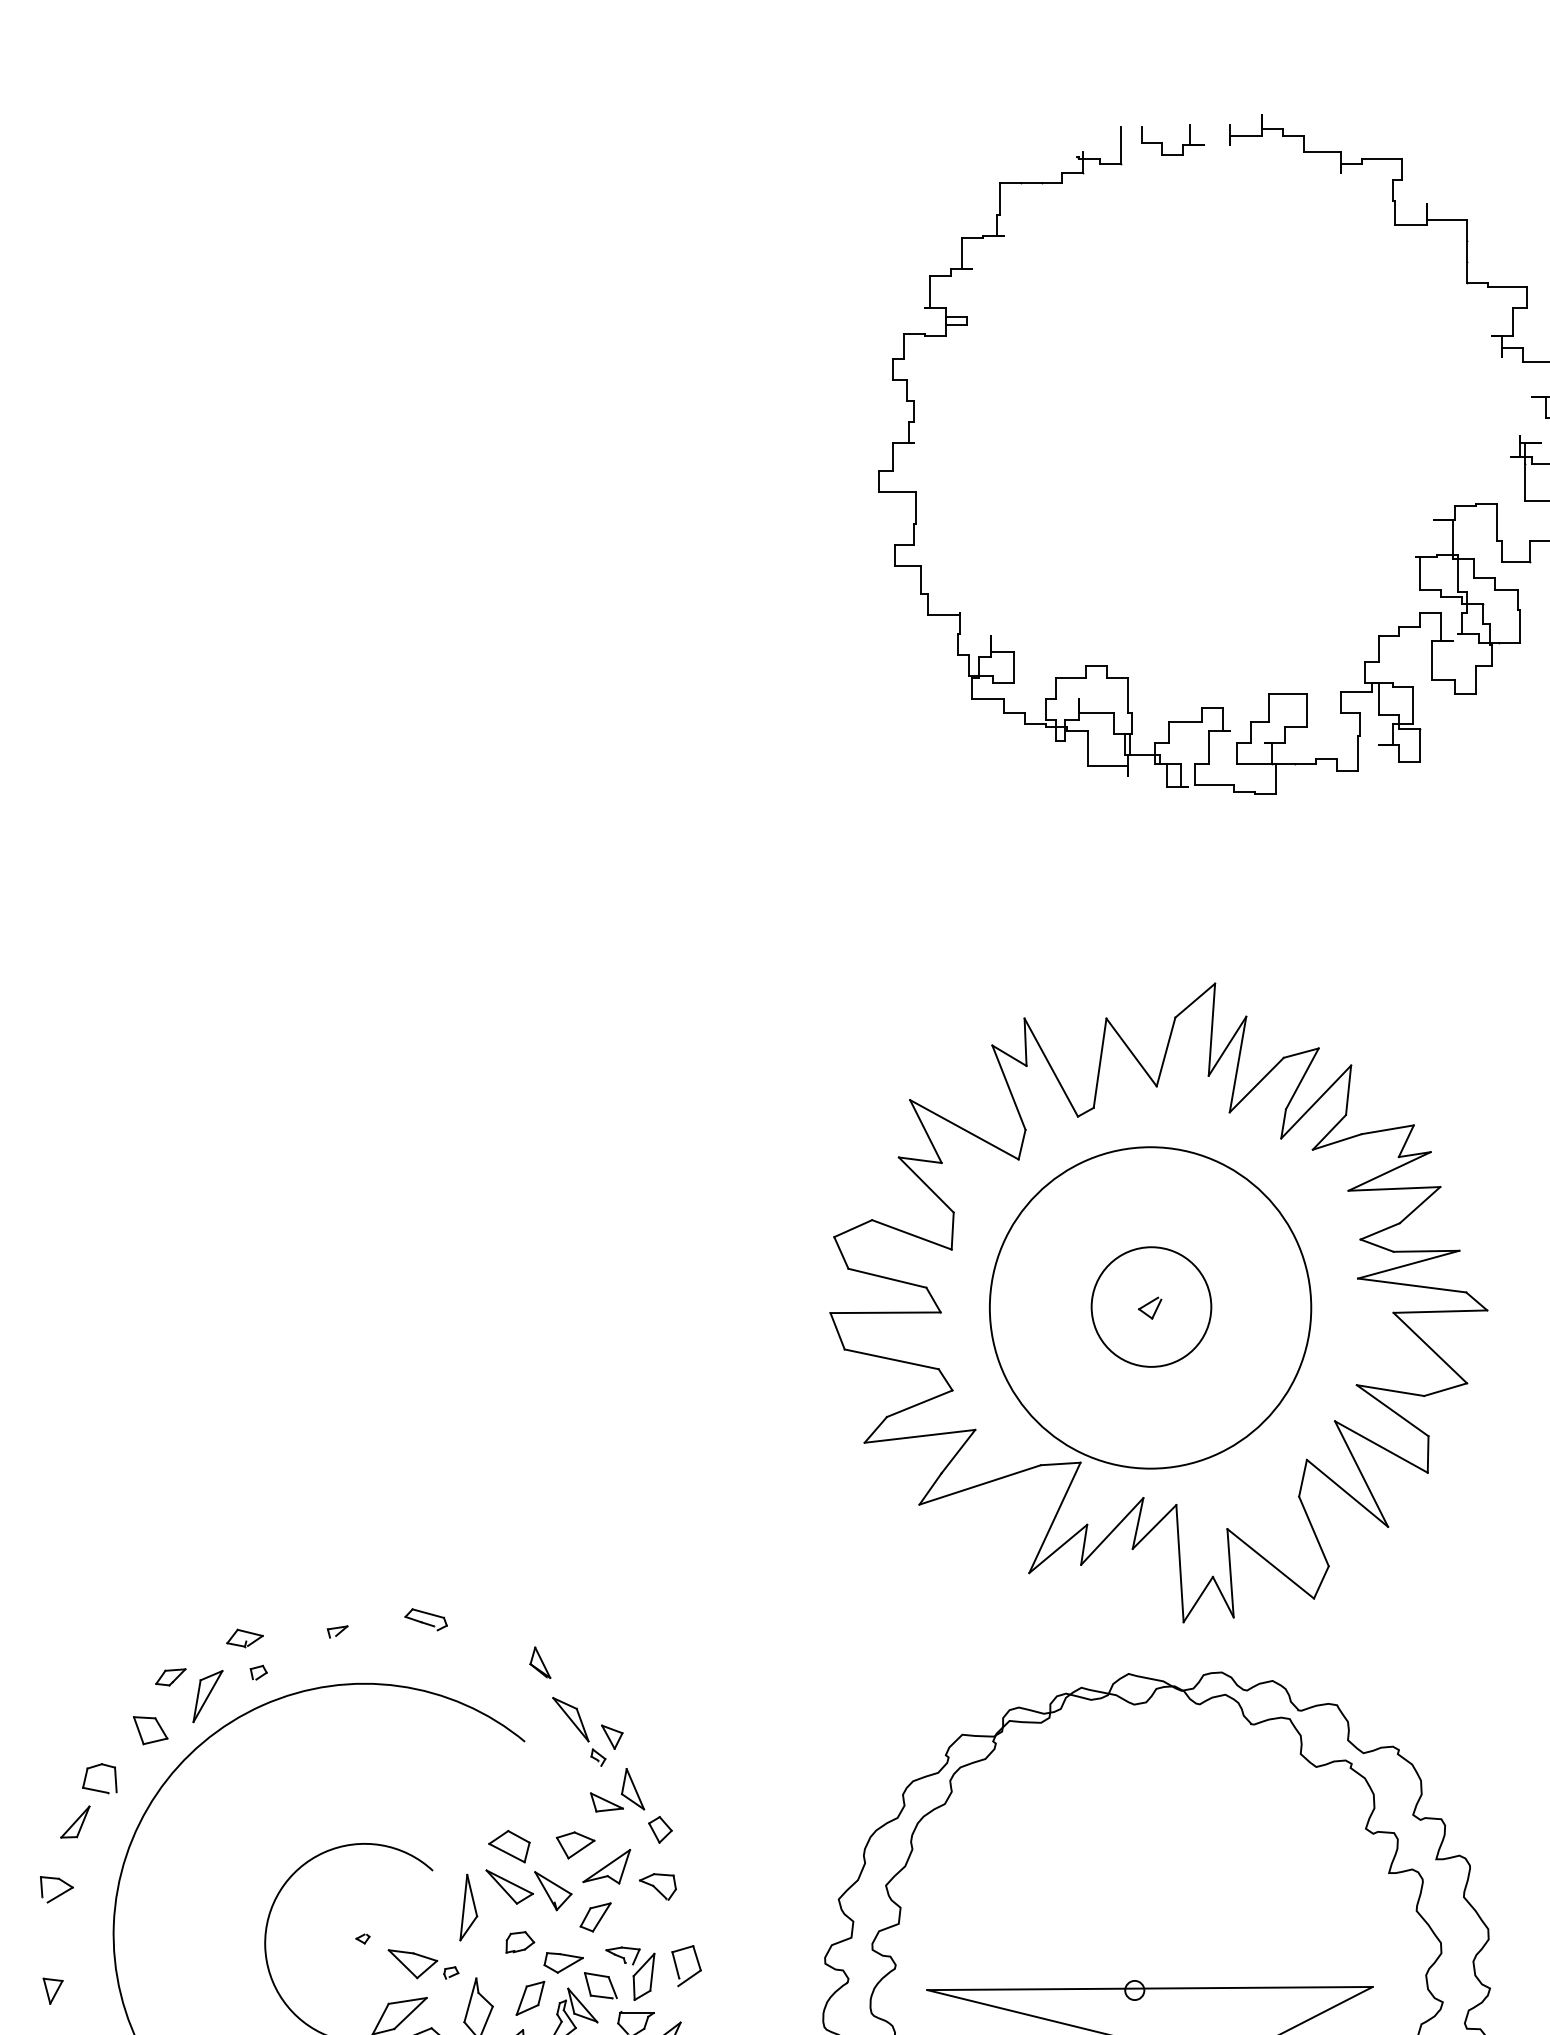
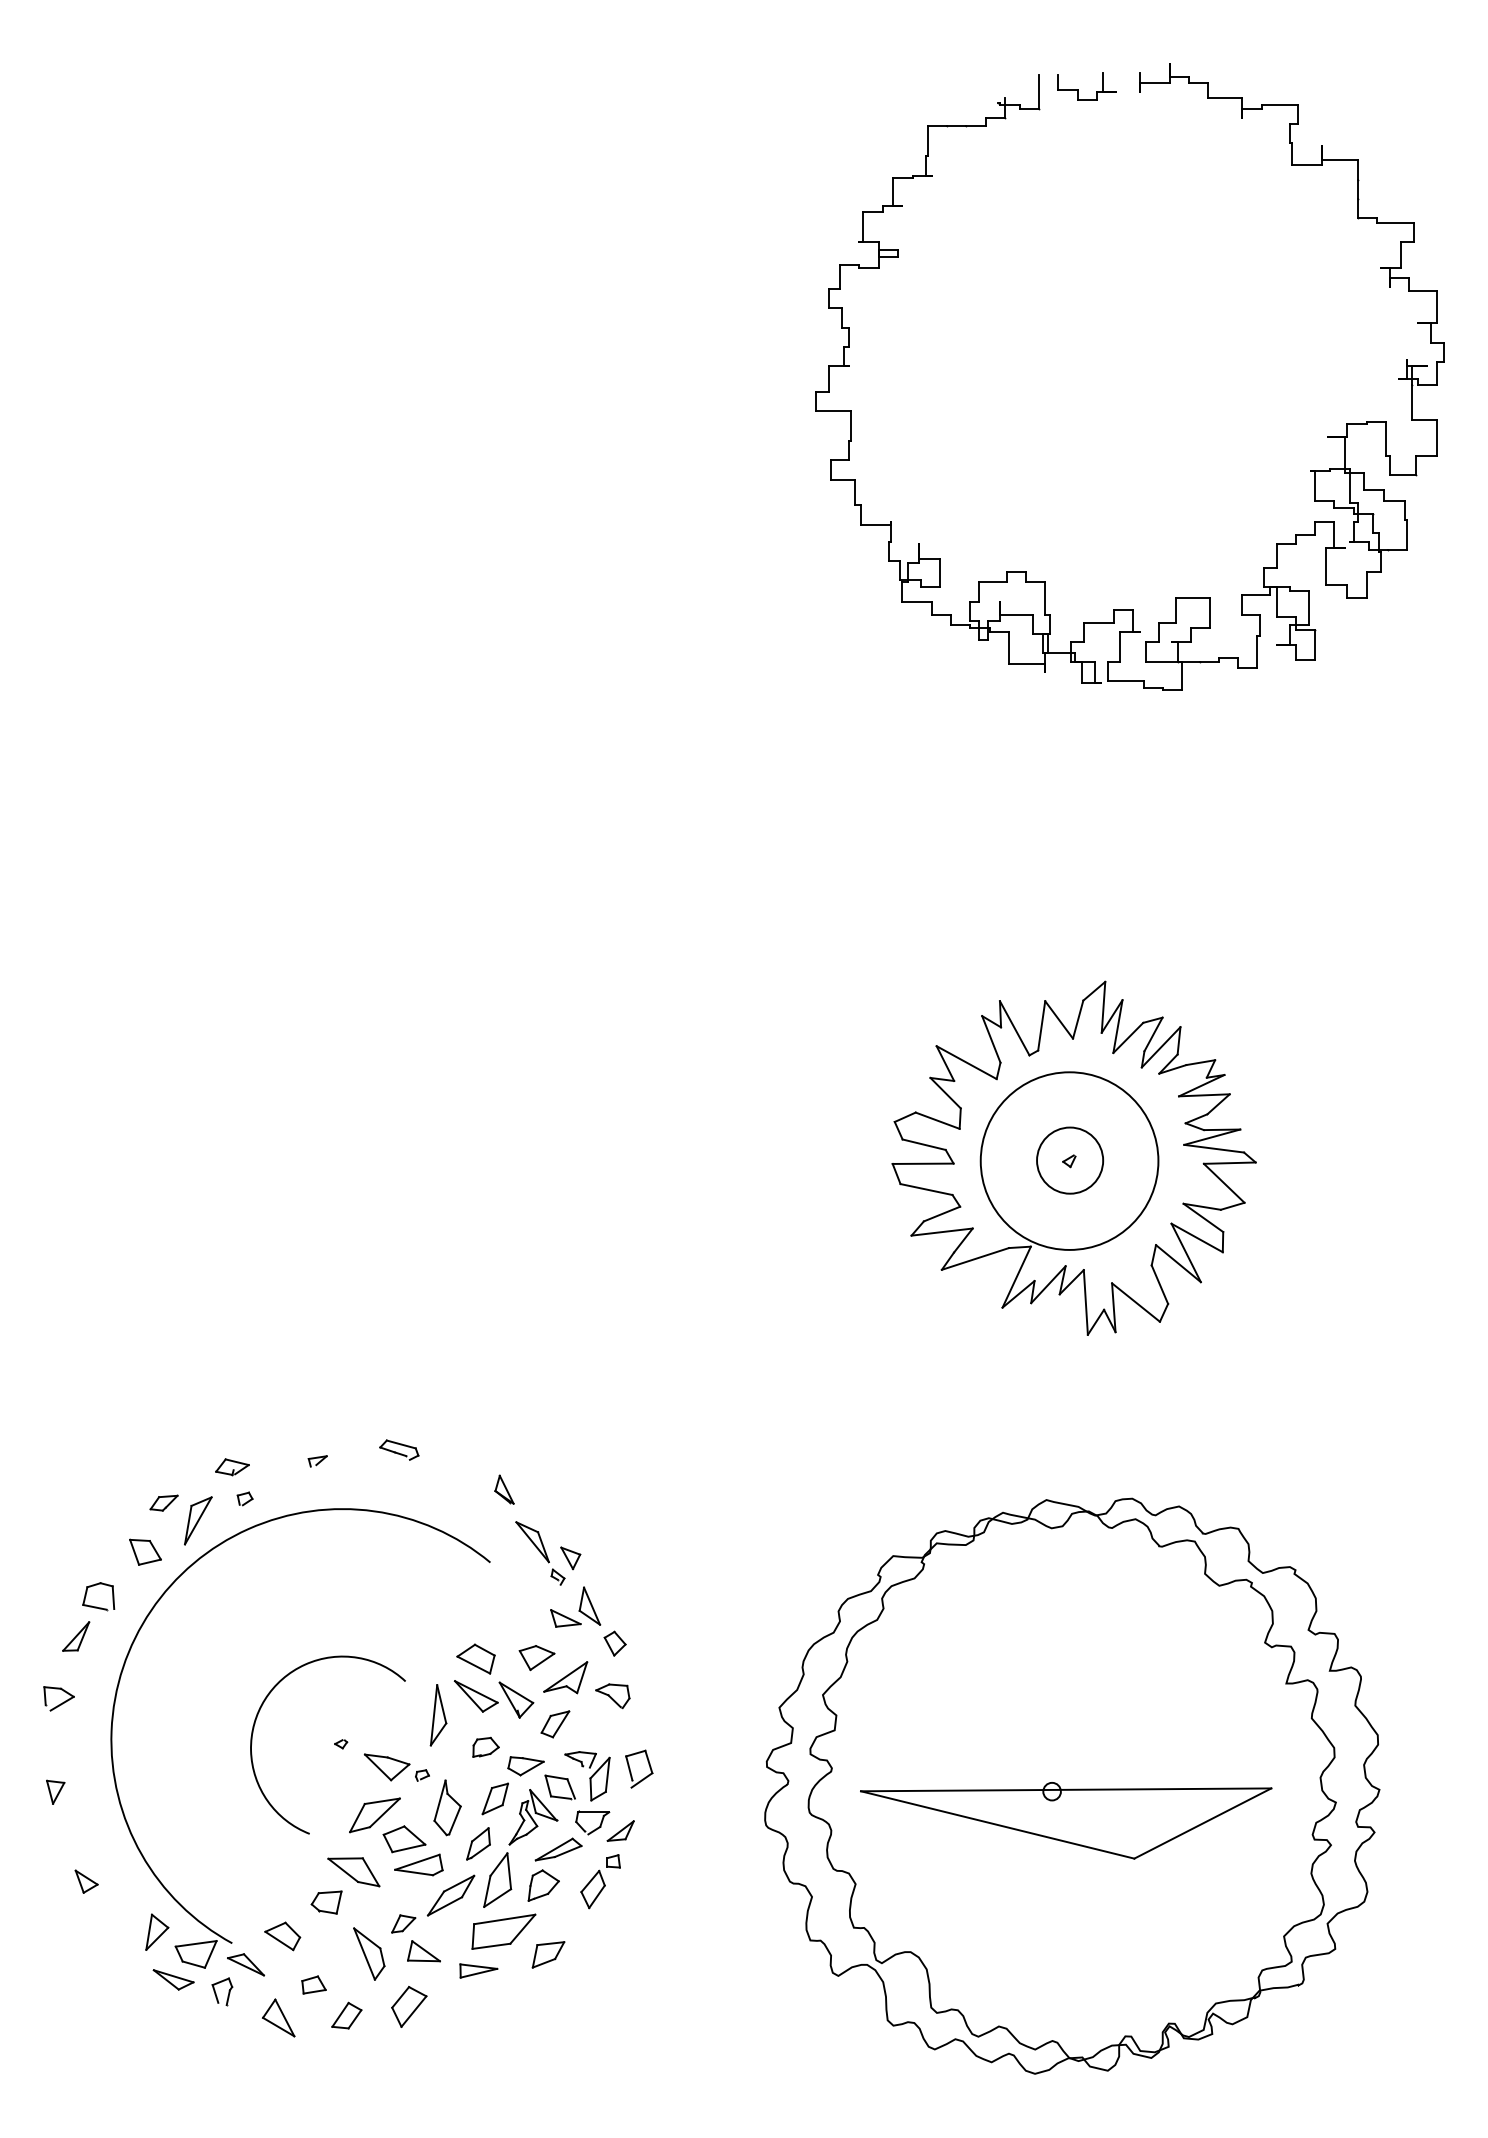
part: (1157, 1303) -> (1073, 1158), size x0.6

